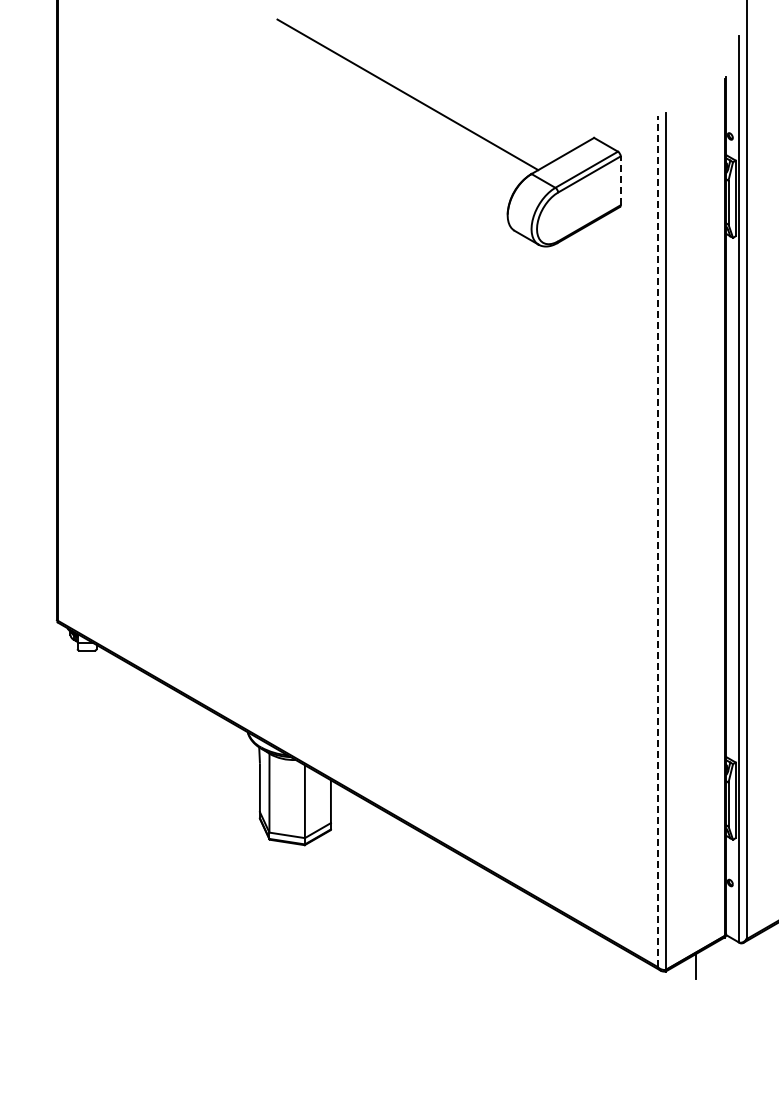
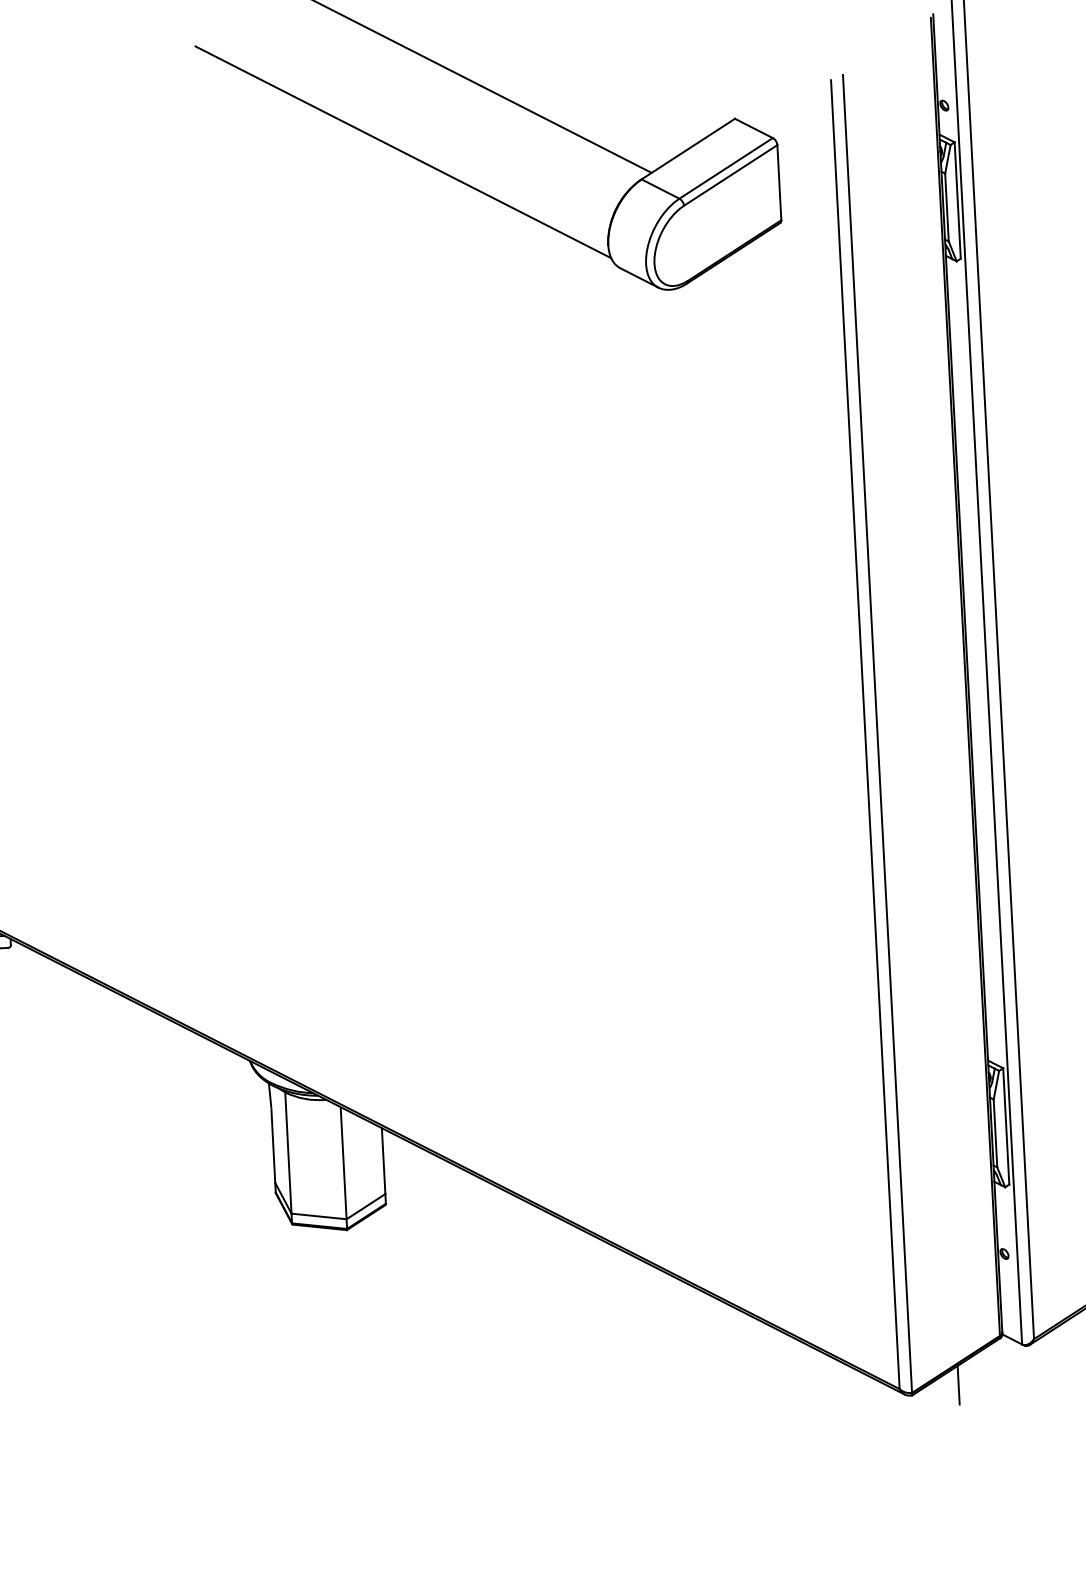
line: (377, 148) -> (402, 152), added
line: (620, 180) -> (778, 182), dashed -> solid
line: (657, 541) -> (864, 734), dashed -> solid

